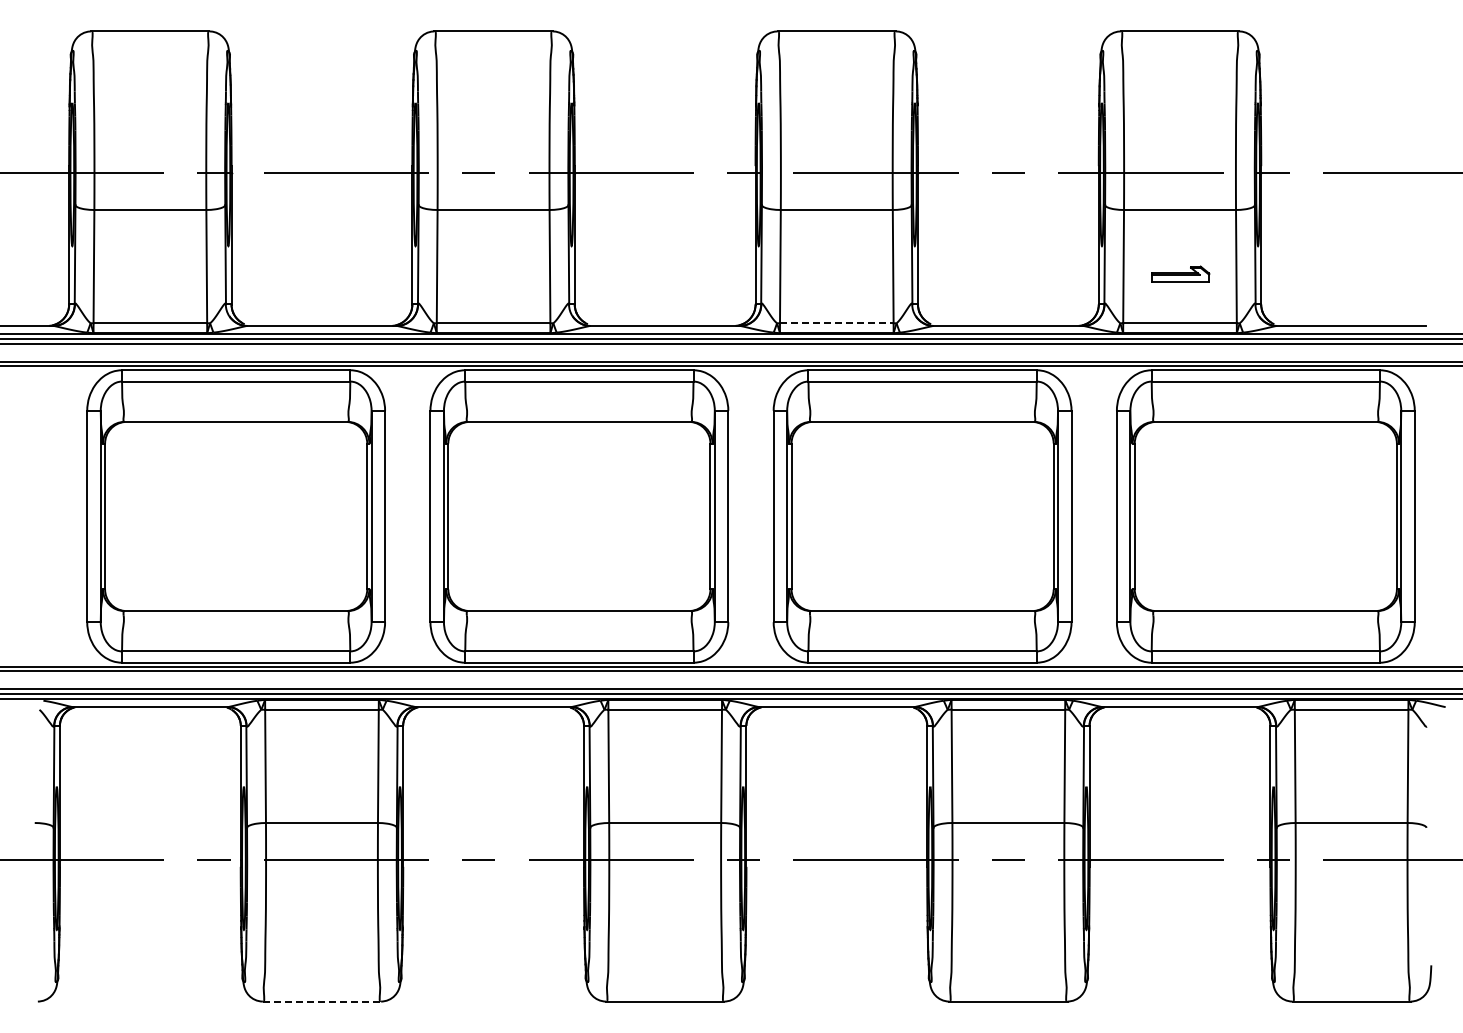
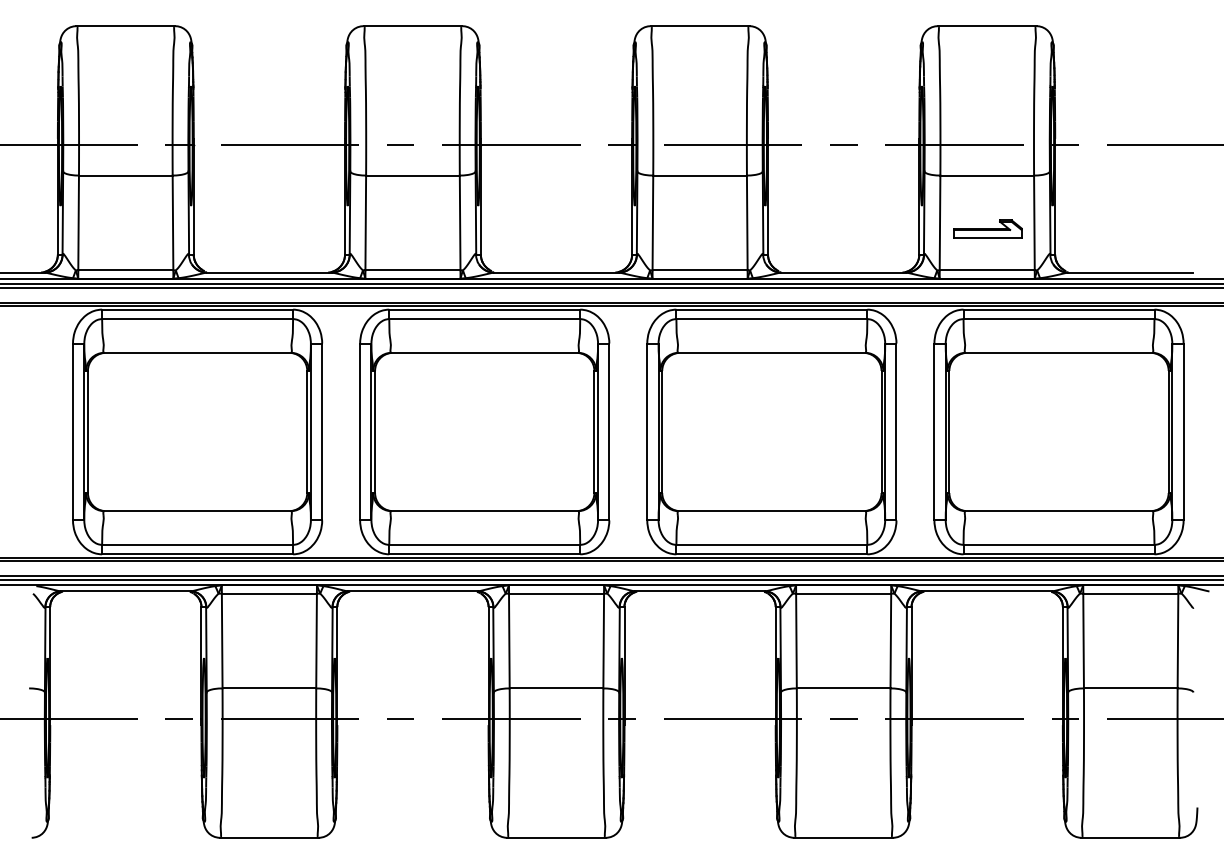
part: (1180, 273) -> (987, 228), size x1.43
line: (836, 323) -> (699, 270), dashed -> solid
line: (322, 1001) -> (269, 837), dashed -> solid

